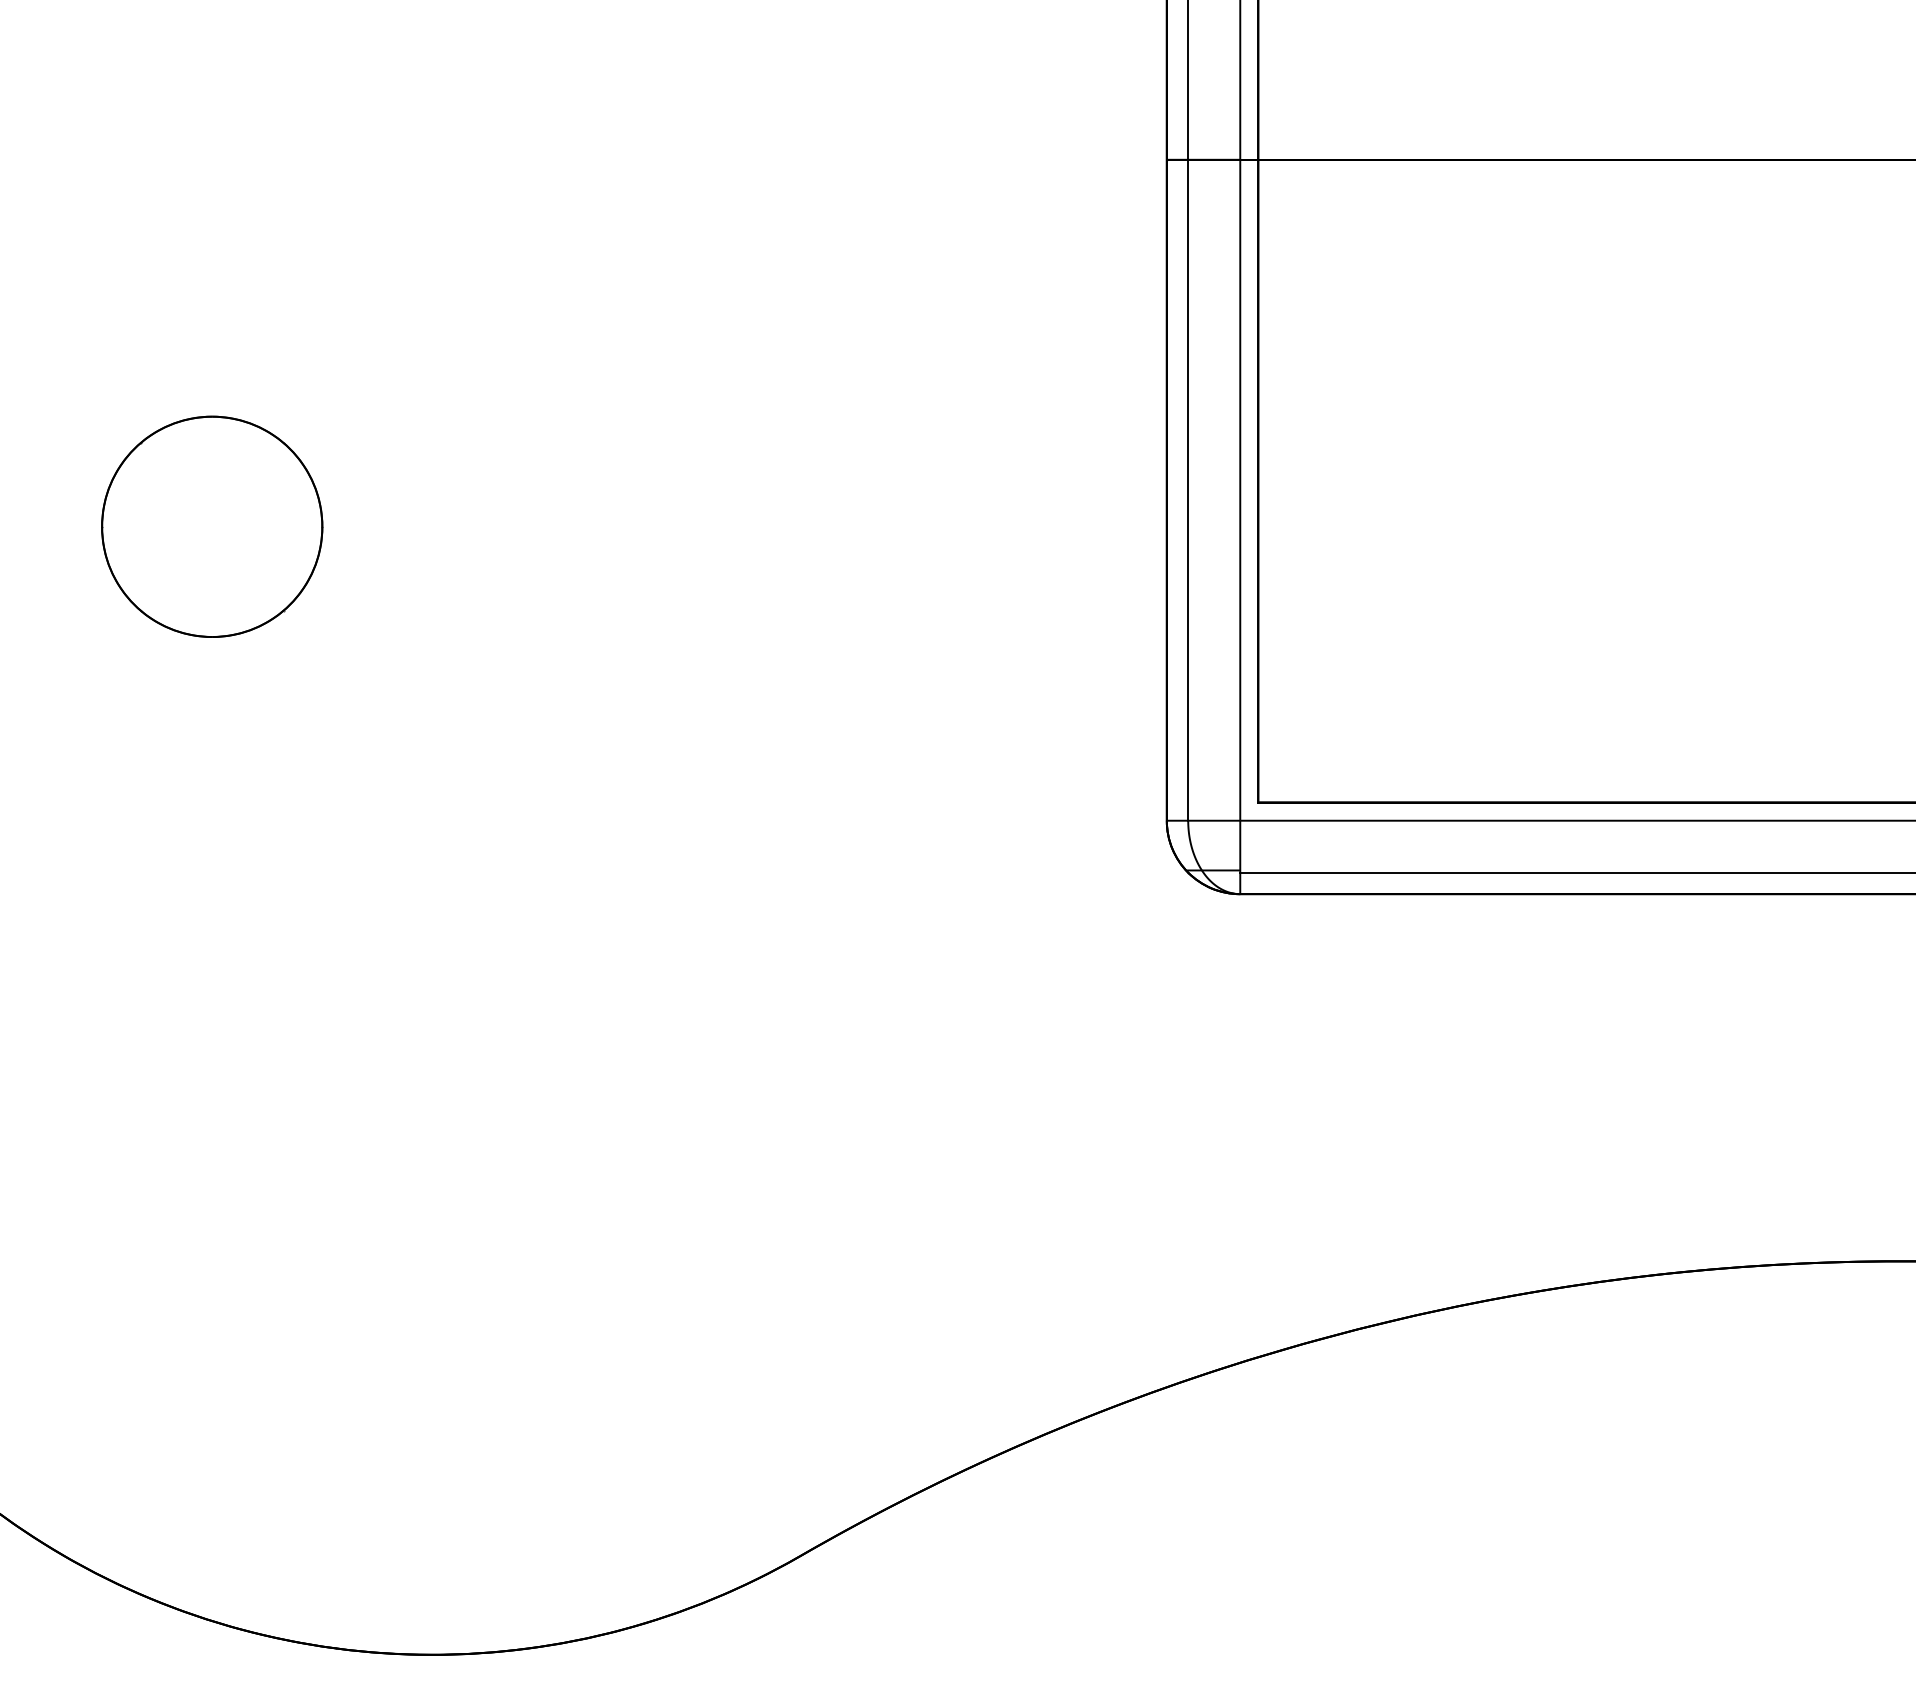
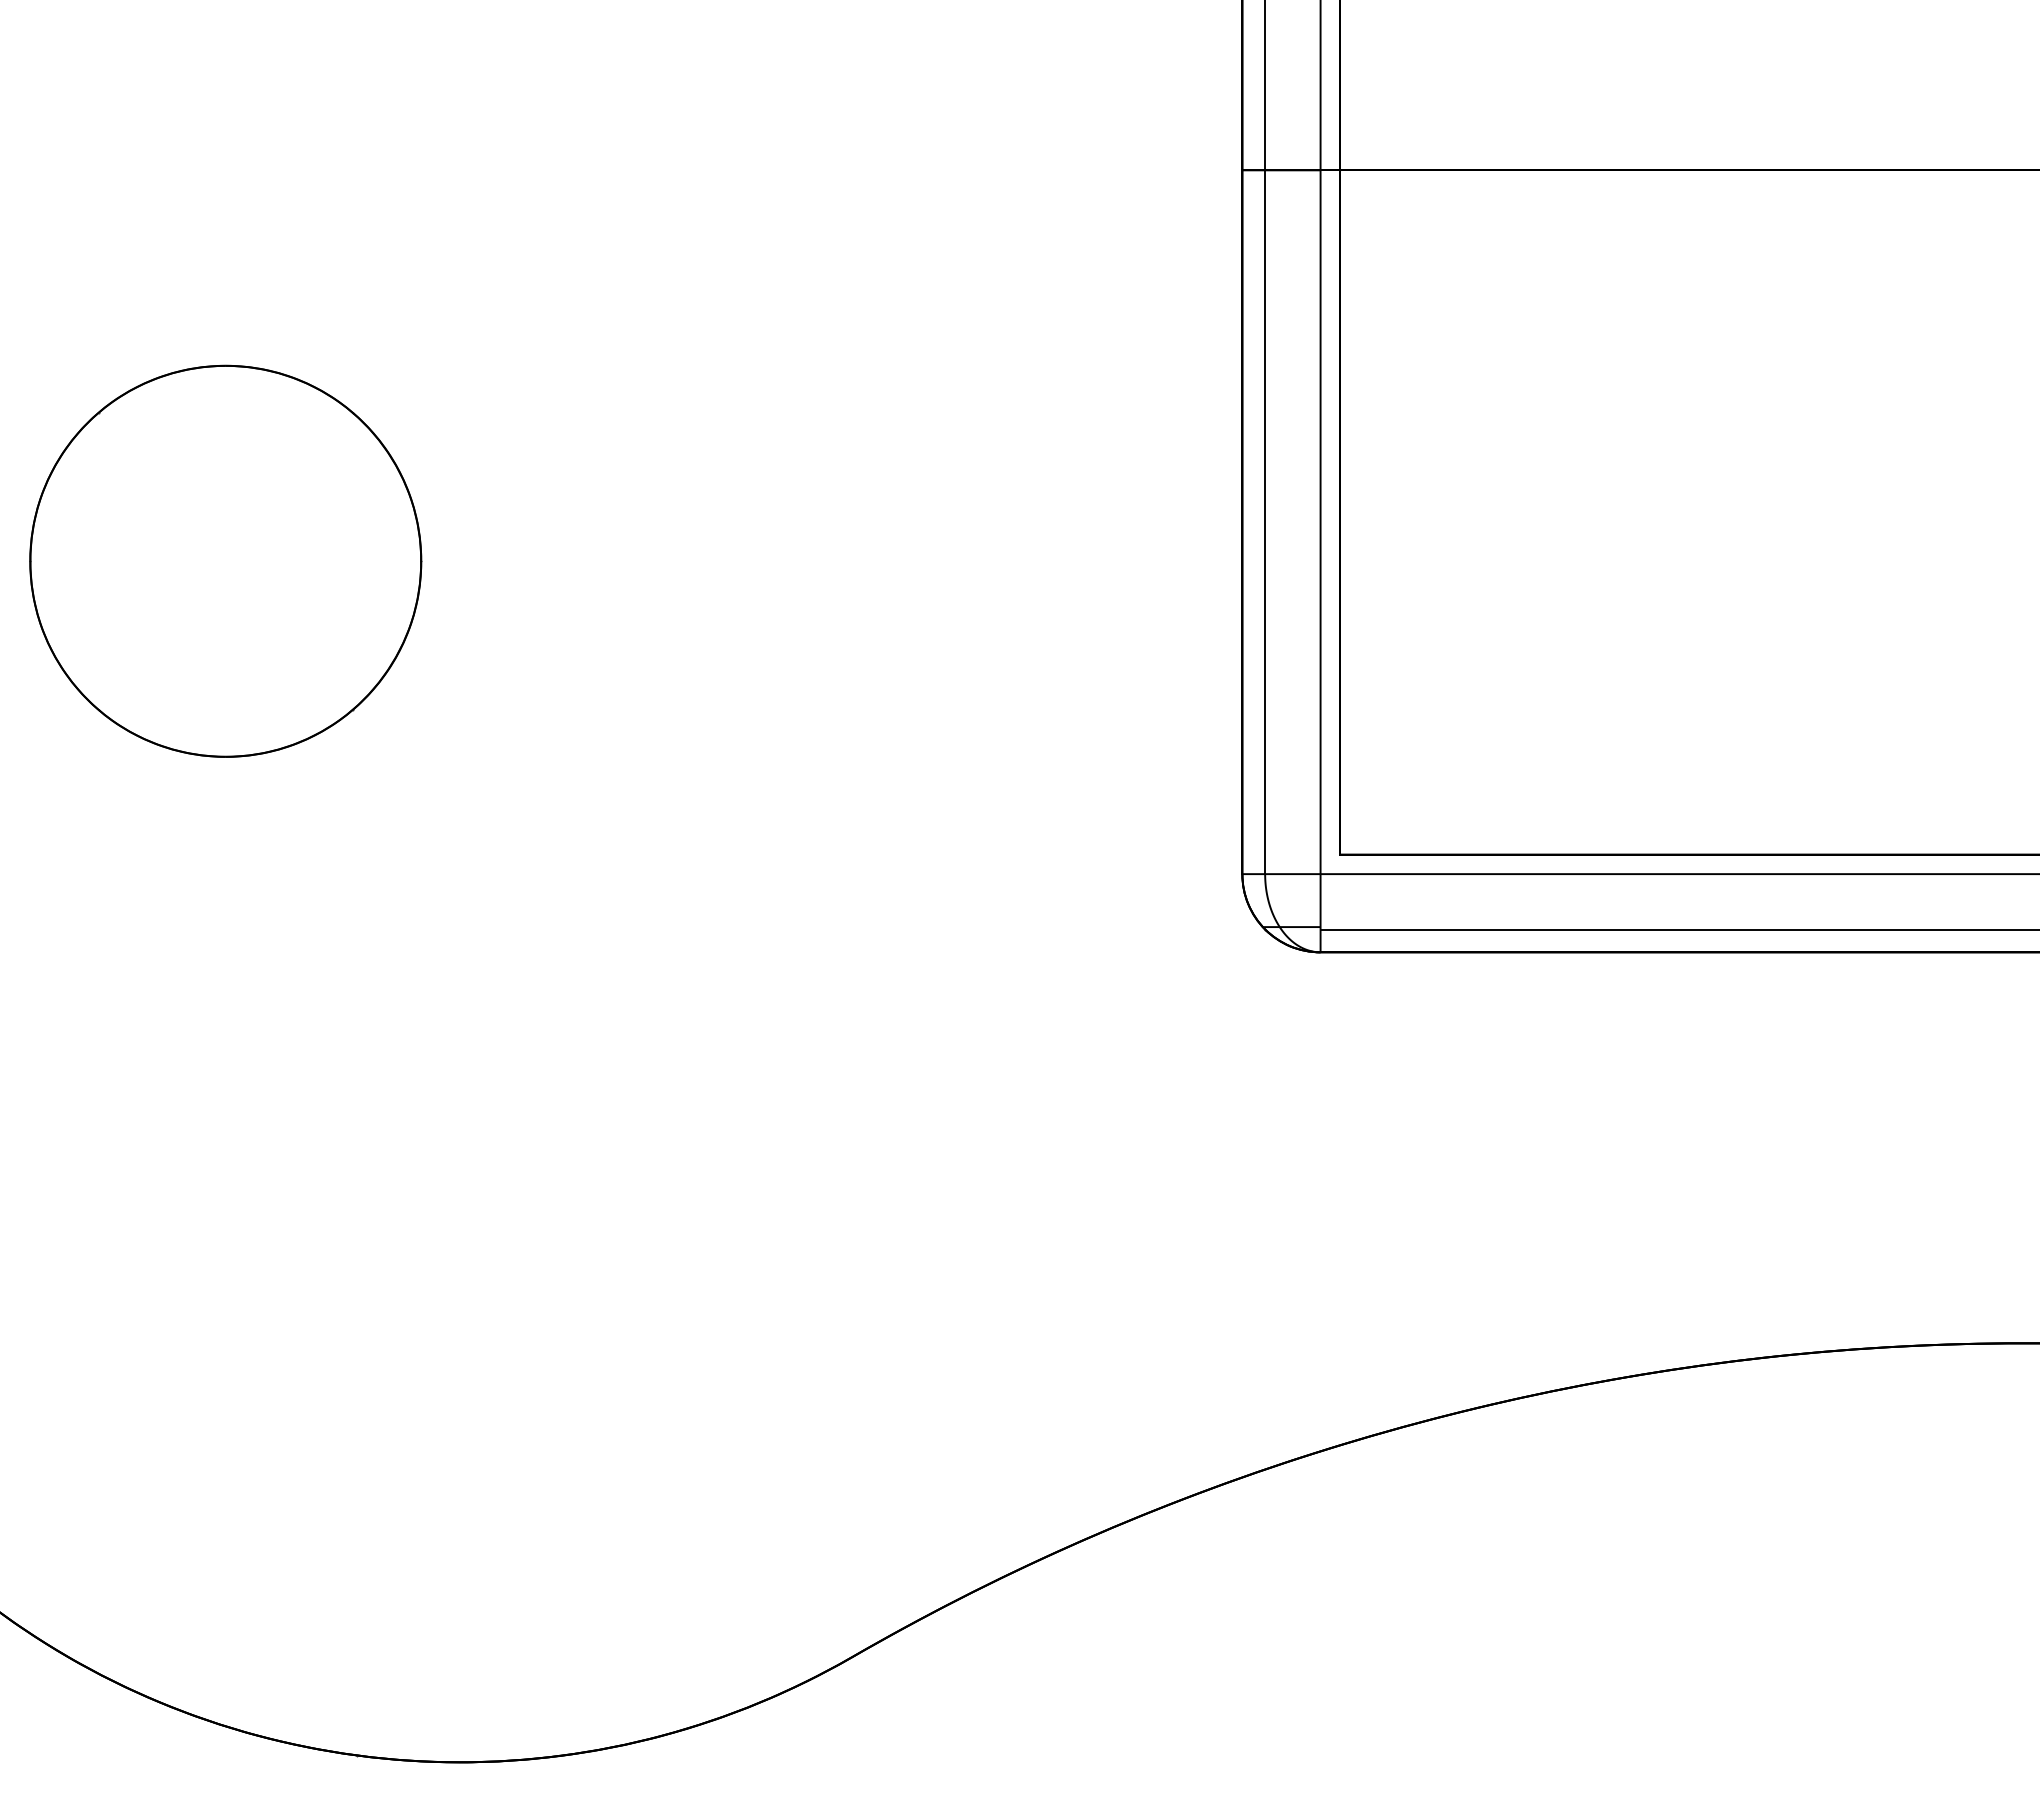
part: (211, 526) -> (225, 560), size x1.67

